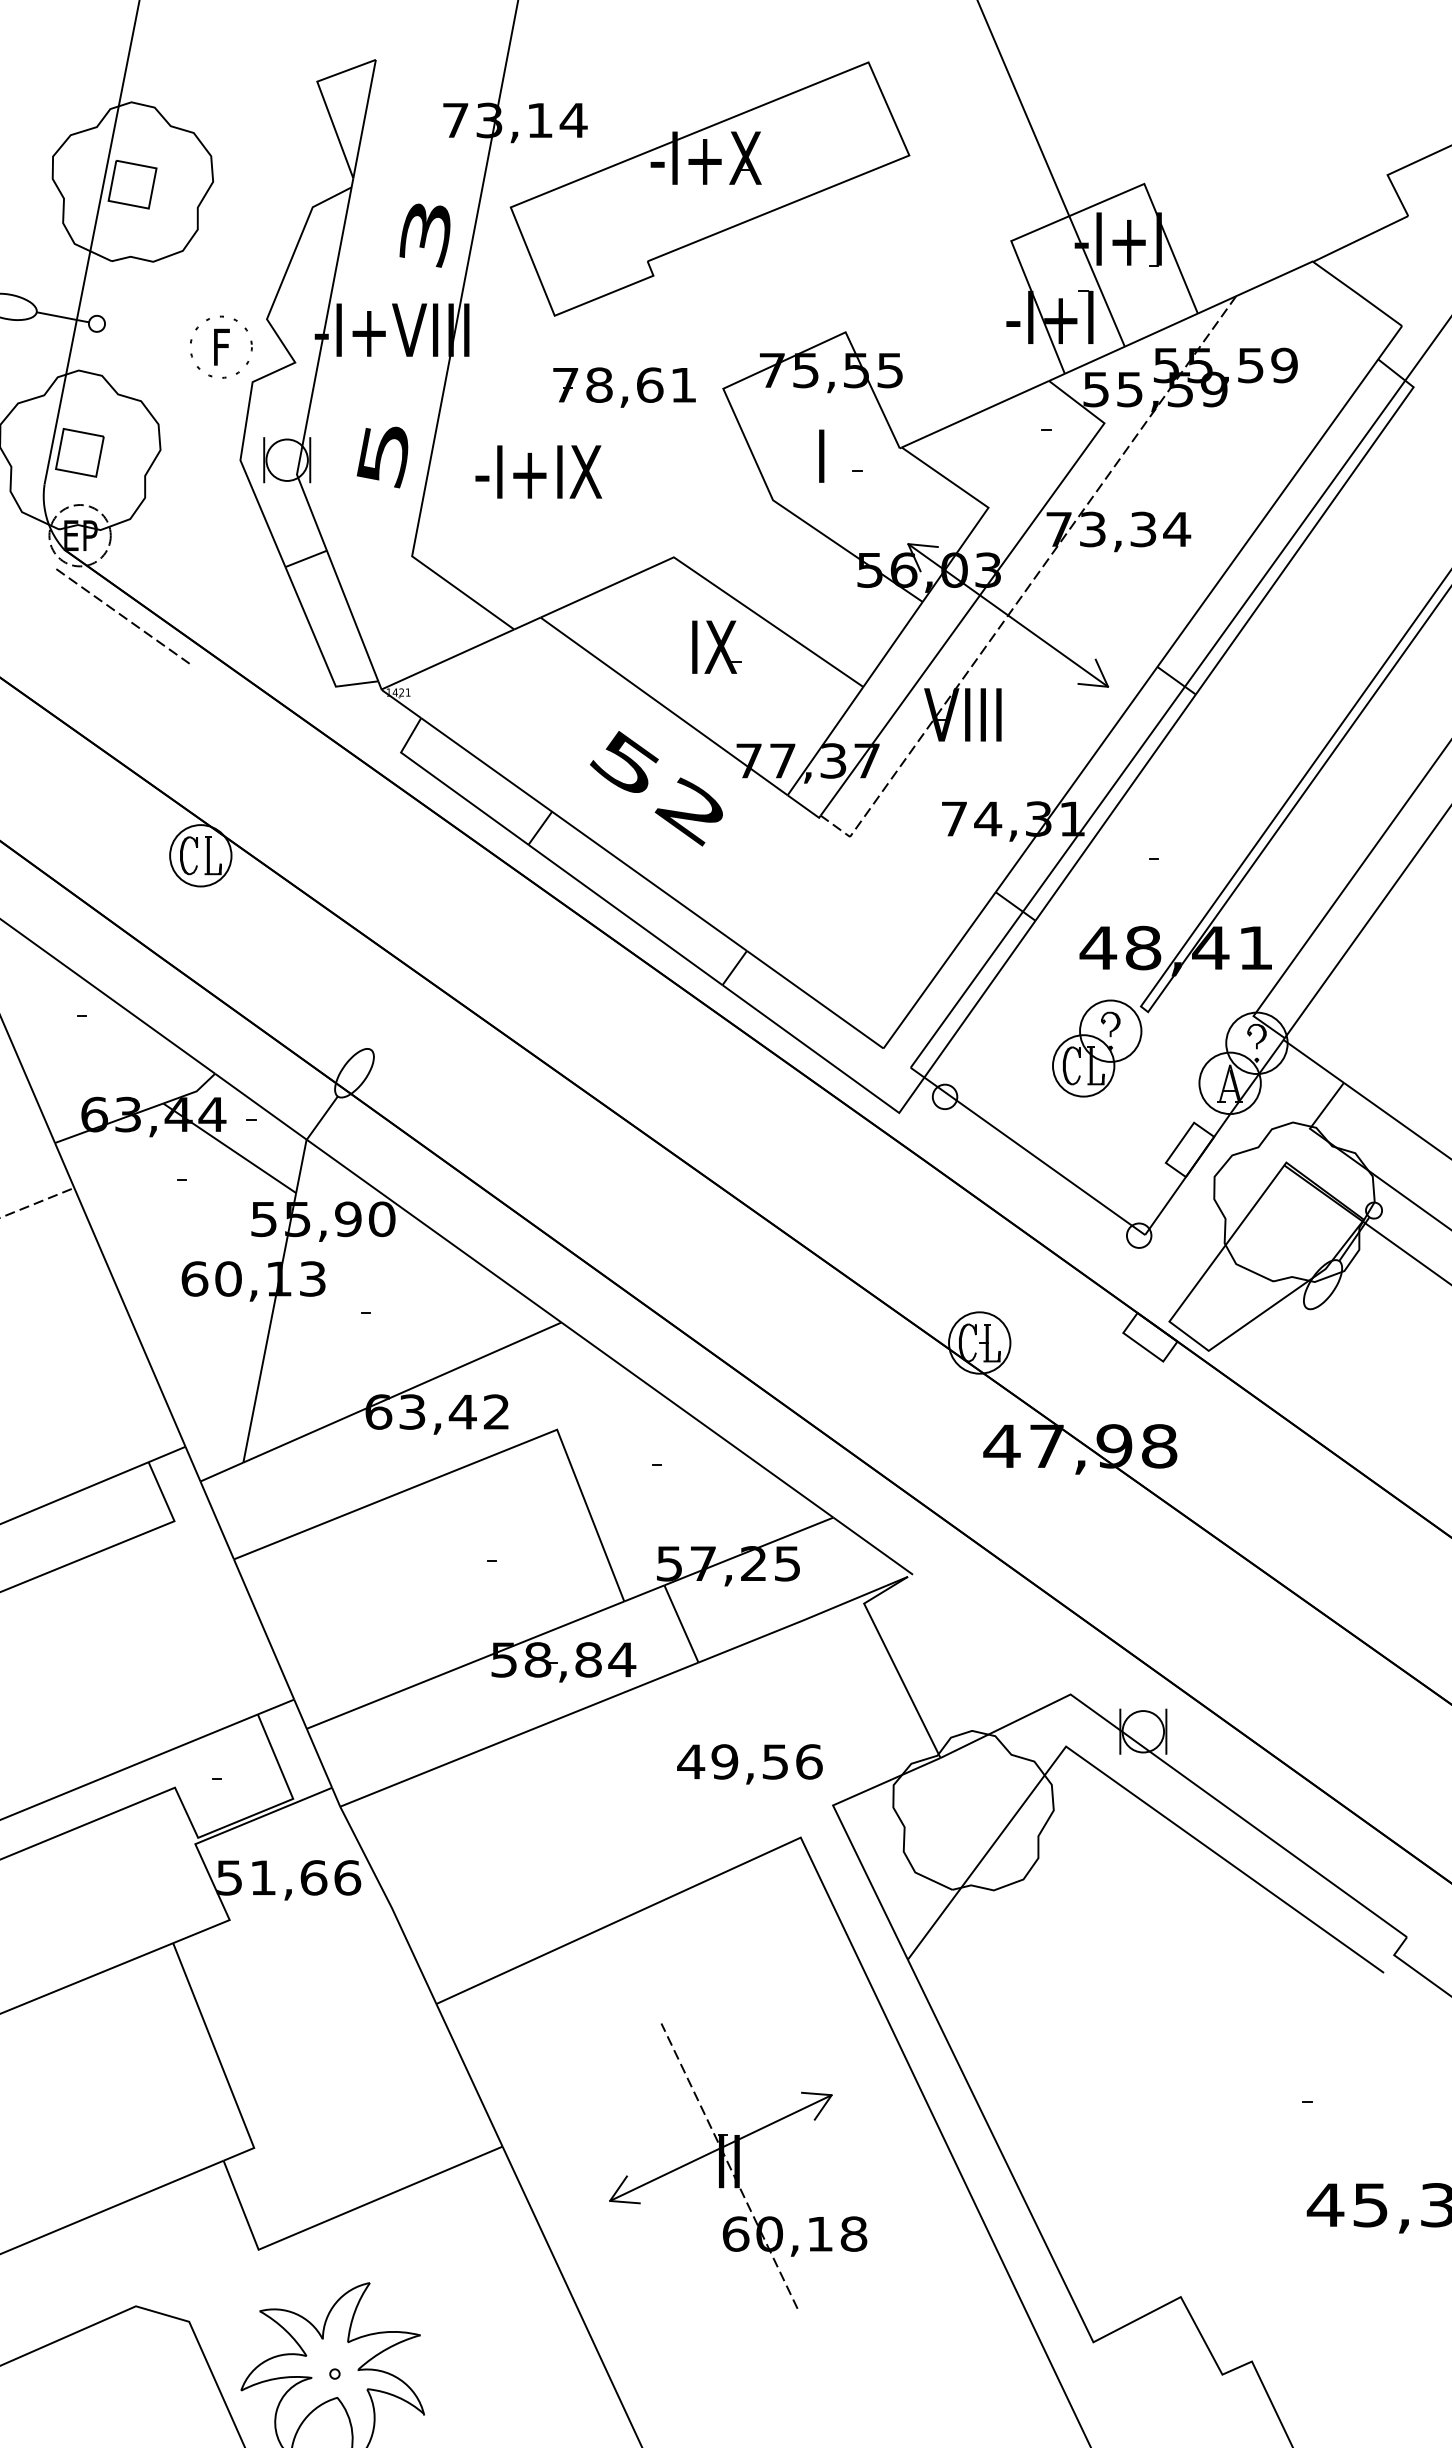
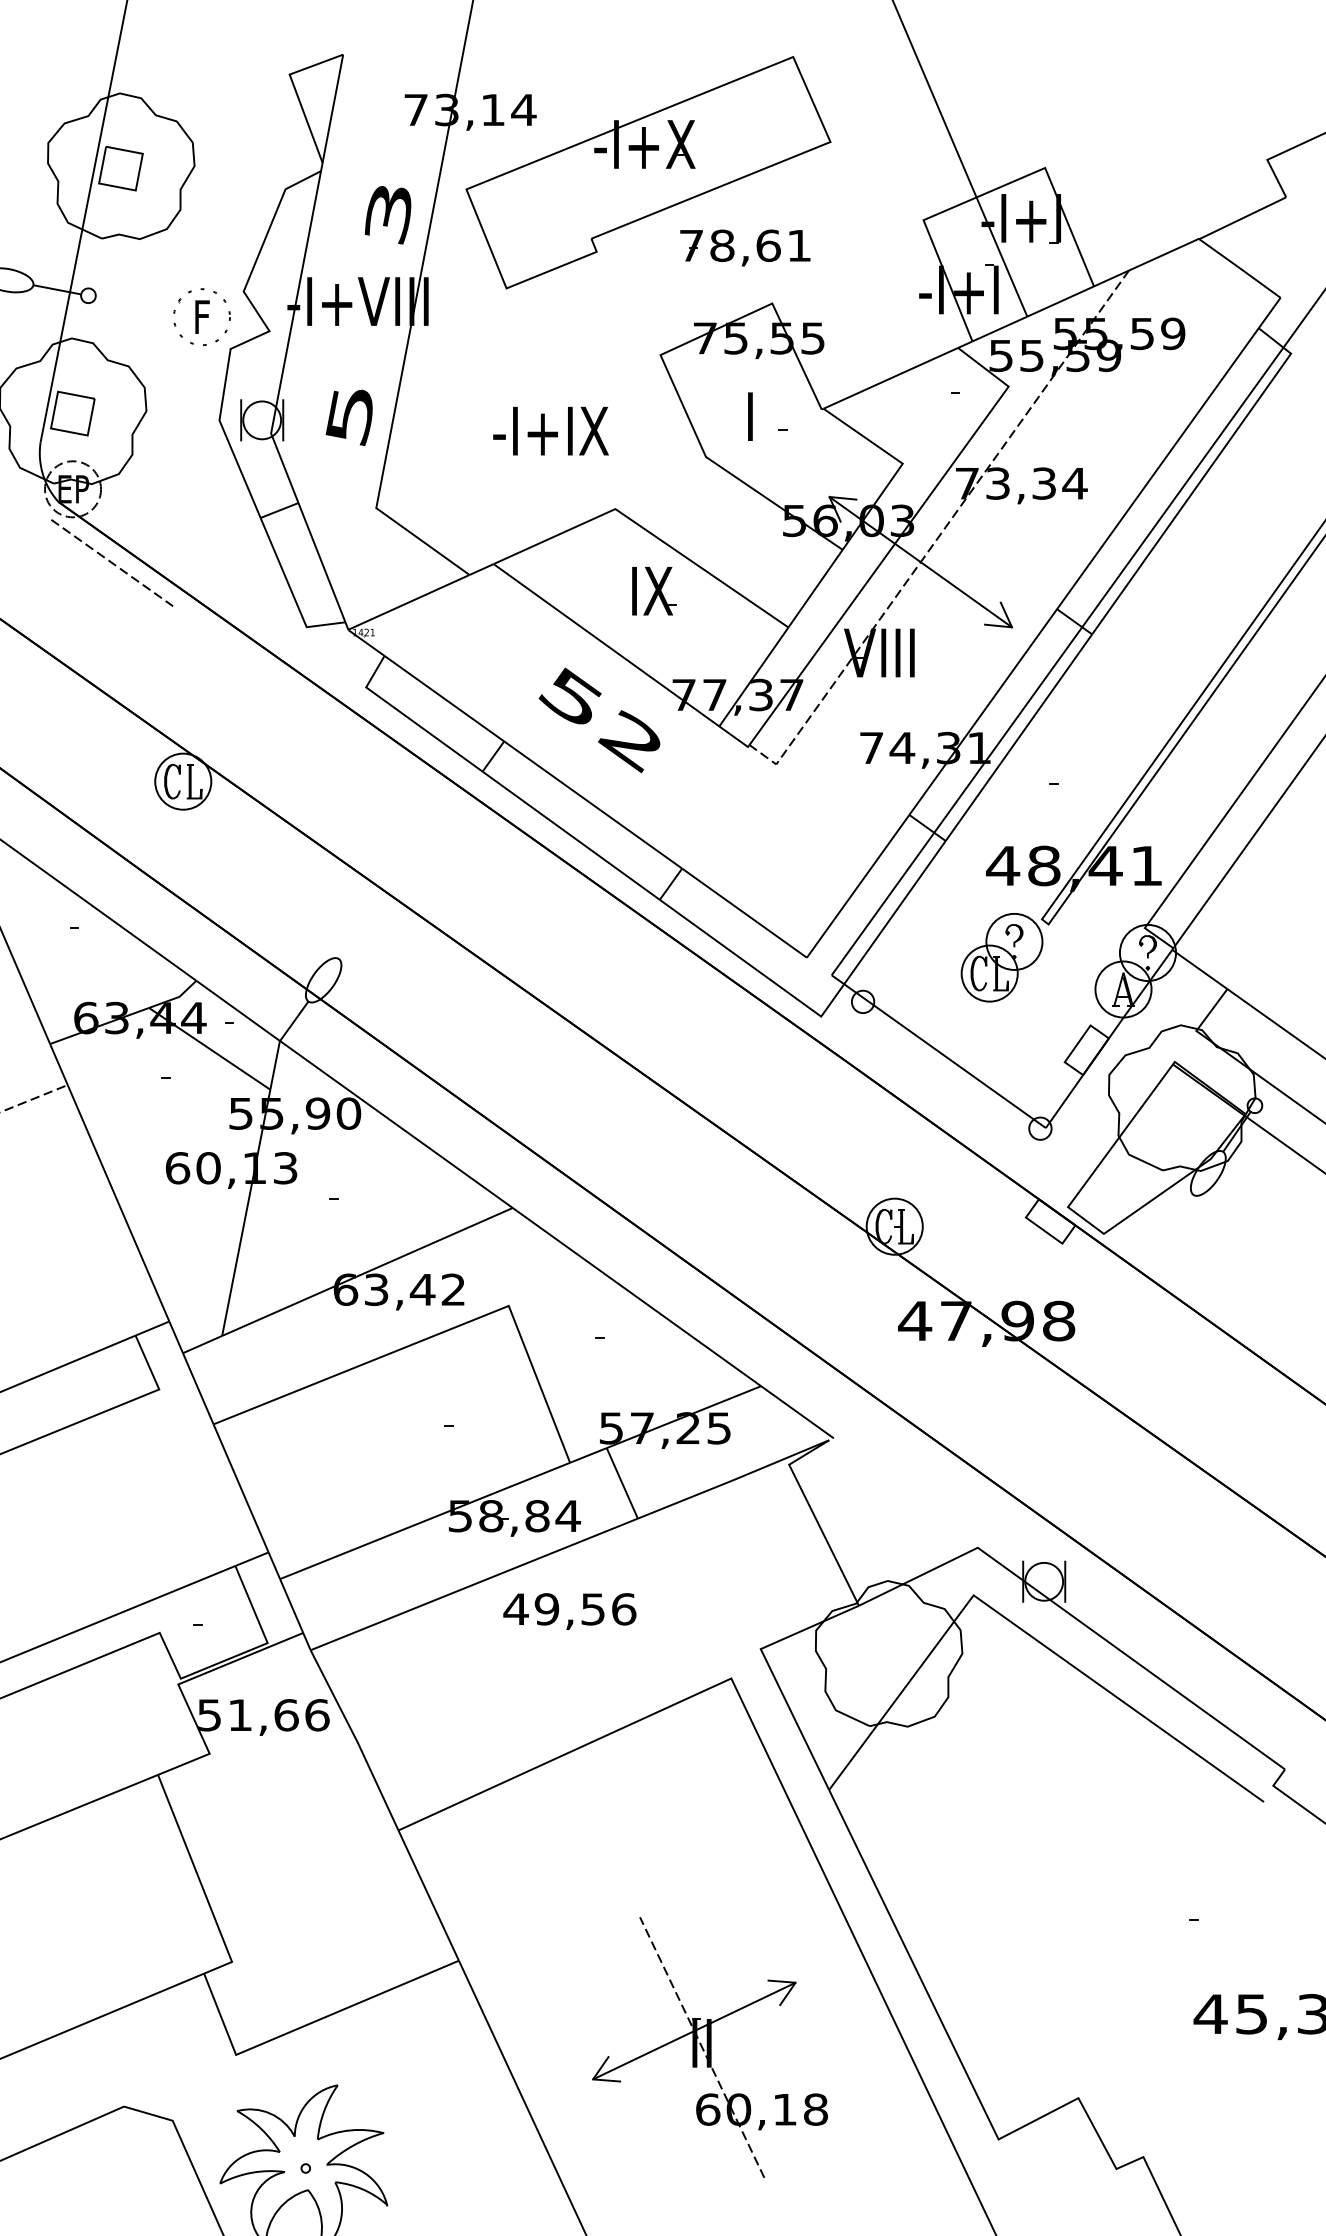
part: (624, 396) -> (745, 256), moved
text: (538, 471) -> (550, 430), moved
text: (749, 1764) -> (569, 1611), moved
part: (737, 2166) -> (709, 2047), moved

